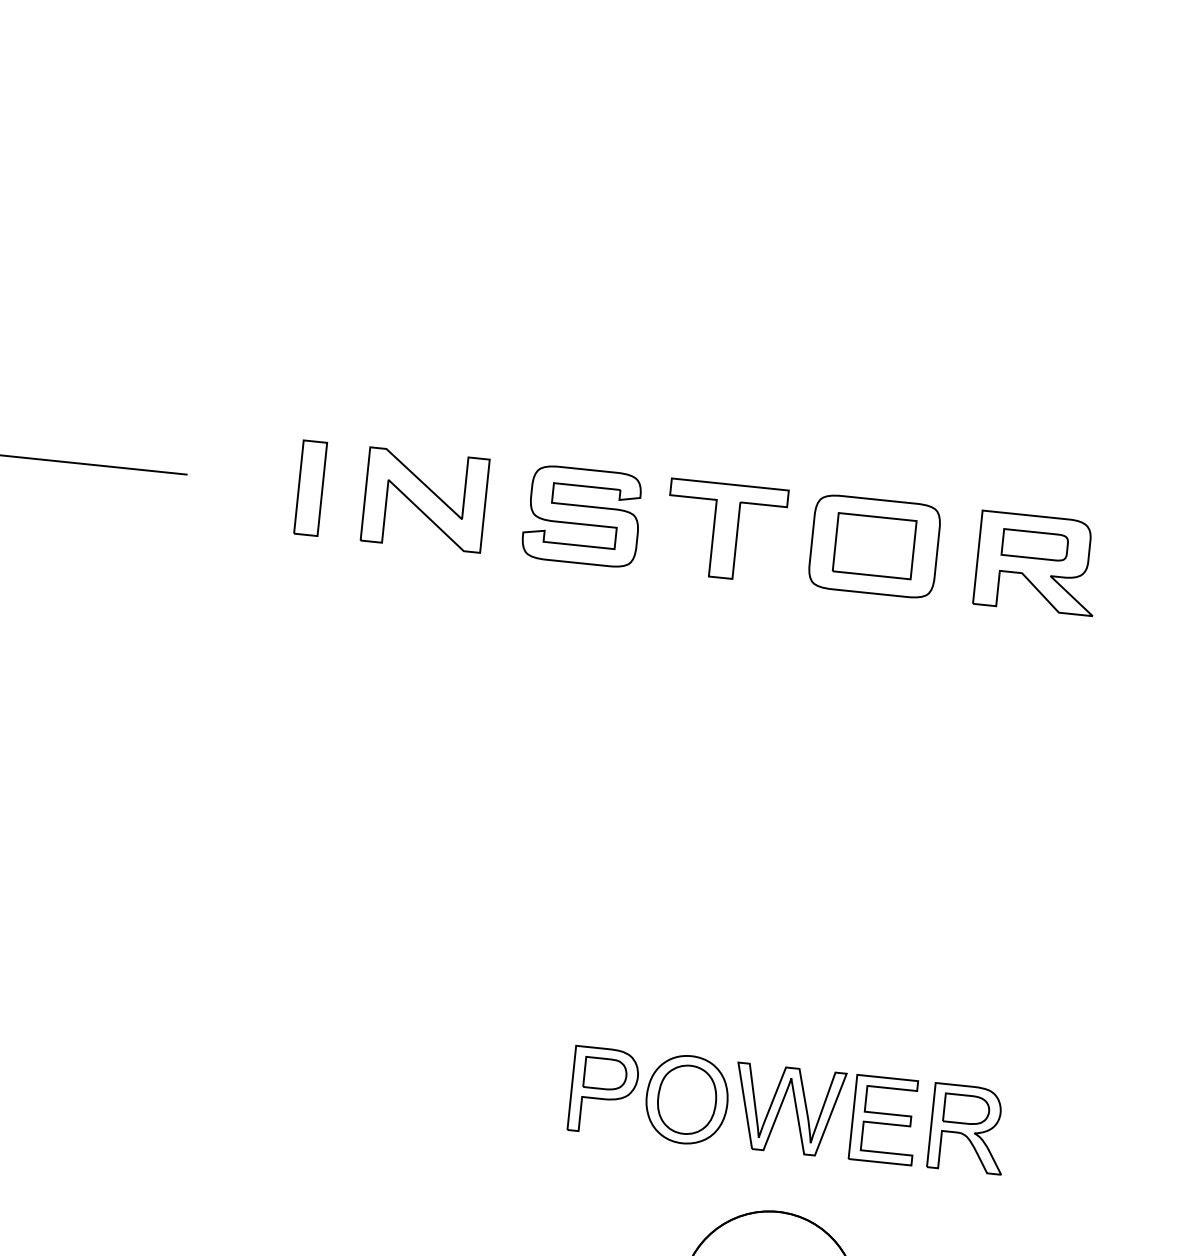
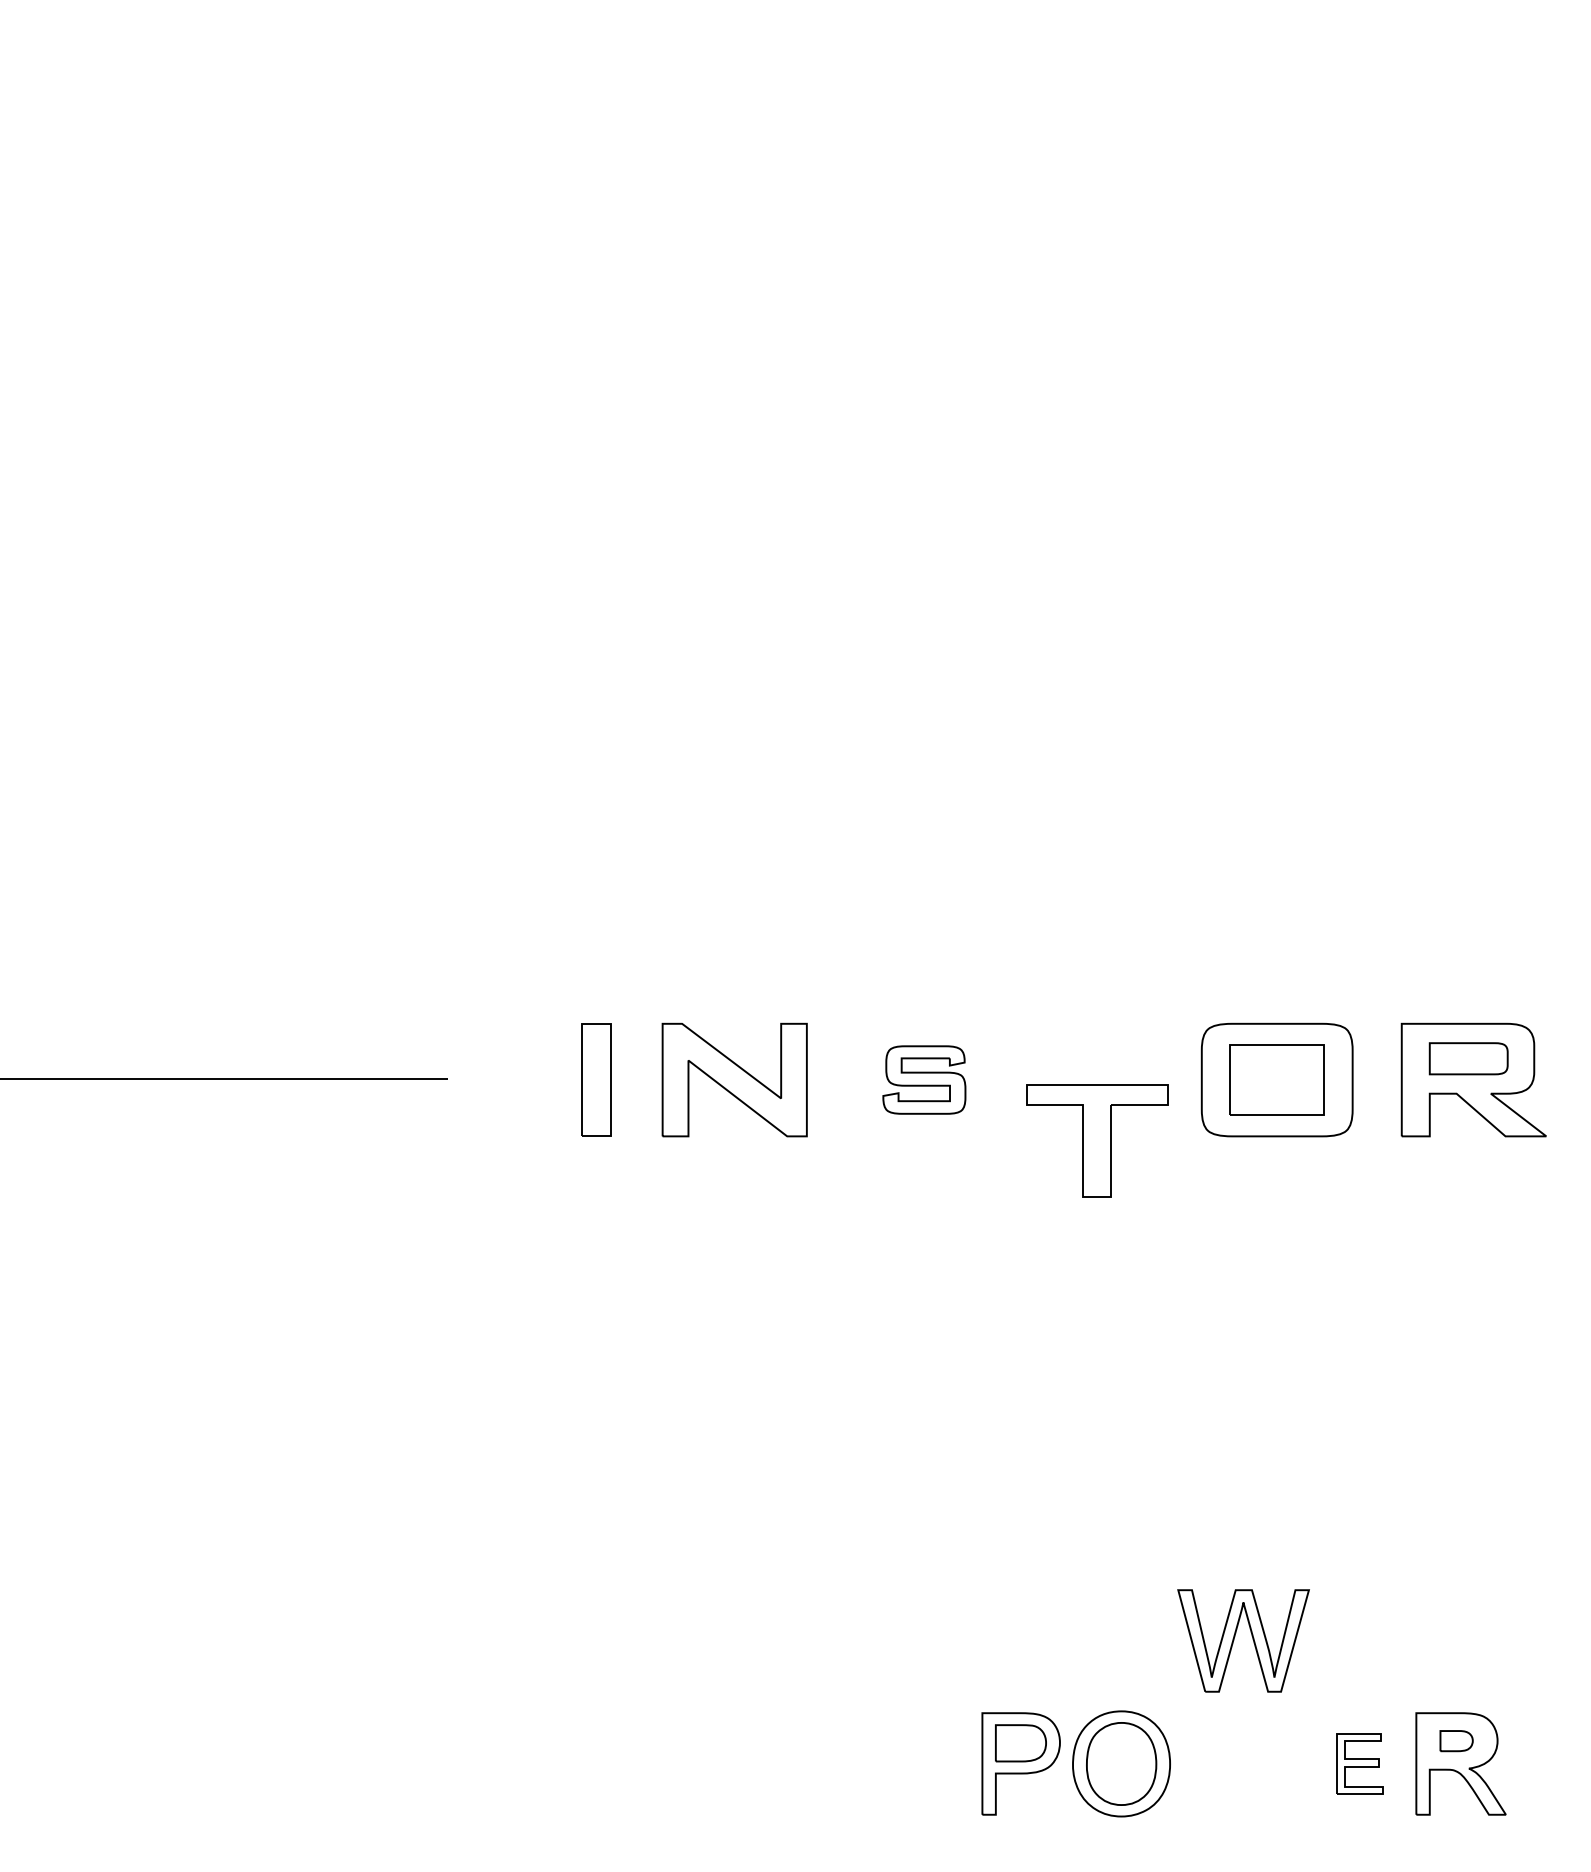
part: (582, 515) -> (924, 1079), size x0.6
part: (725, 530) -> (1097, 1140), moved
part: (781, 1105) -> (1235, 1636), moved
part: (966, 1109) -> (1456, 1740), size x0.6
part: (884, 1119) -> (1359, 1763), size x0.6

